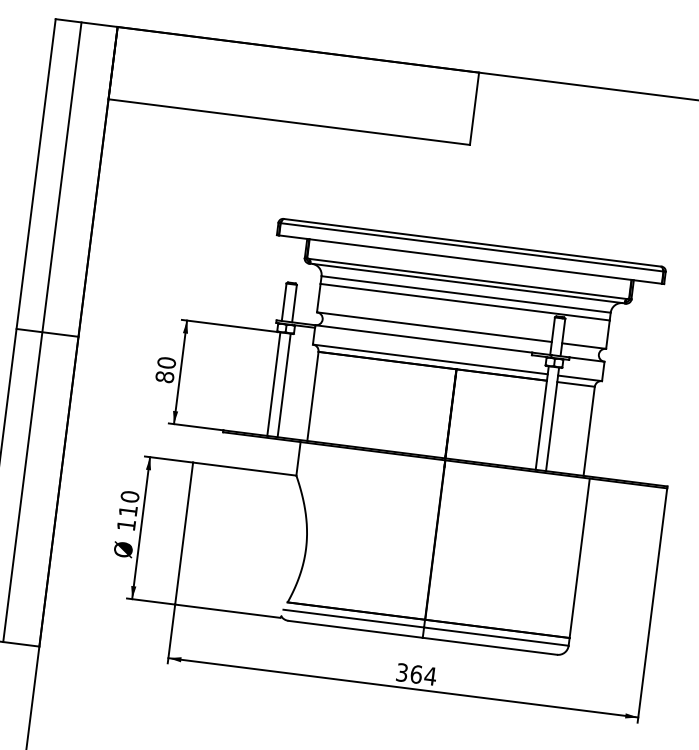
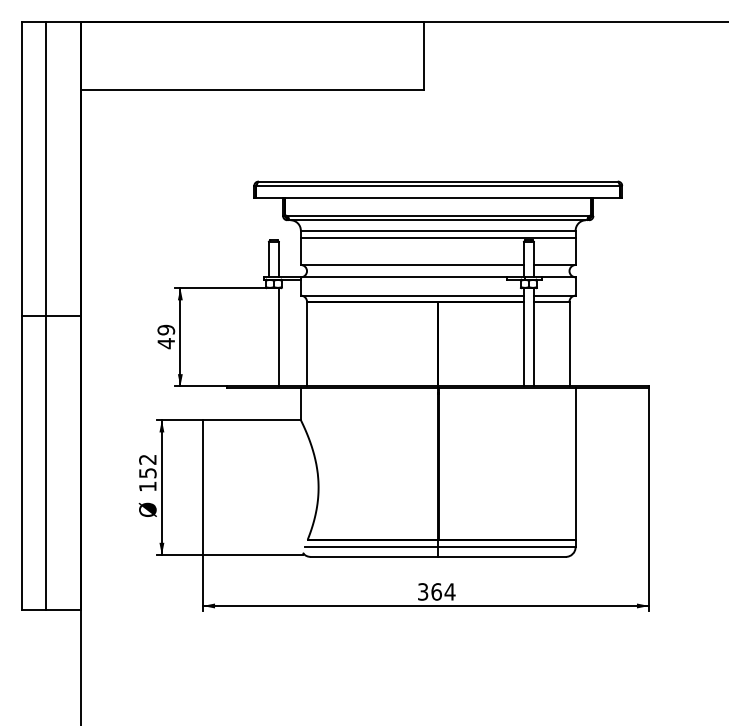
text: (165, 370) -> (166, 337), 80 -> 49
line: (274, 384) -> (269, 337), removed
text: (128, 503) -> (147, 466), 110 -> 152

